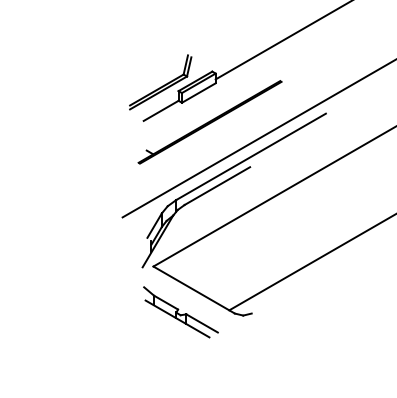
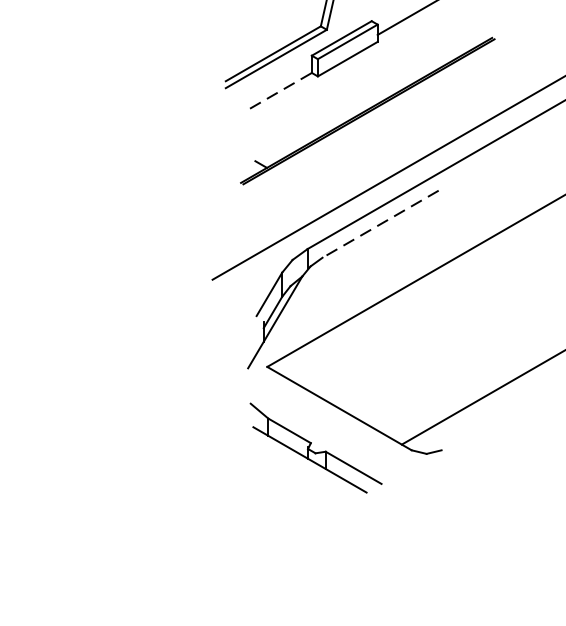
line: (161, 110) -> (281, 90), solid -> dashed
line: (217, 186) -> (380, 224), solid -> dashed

